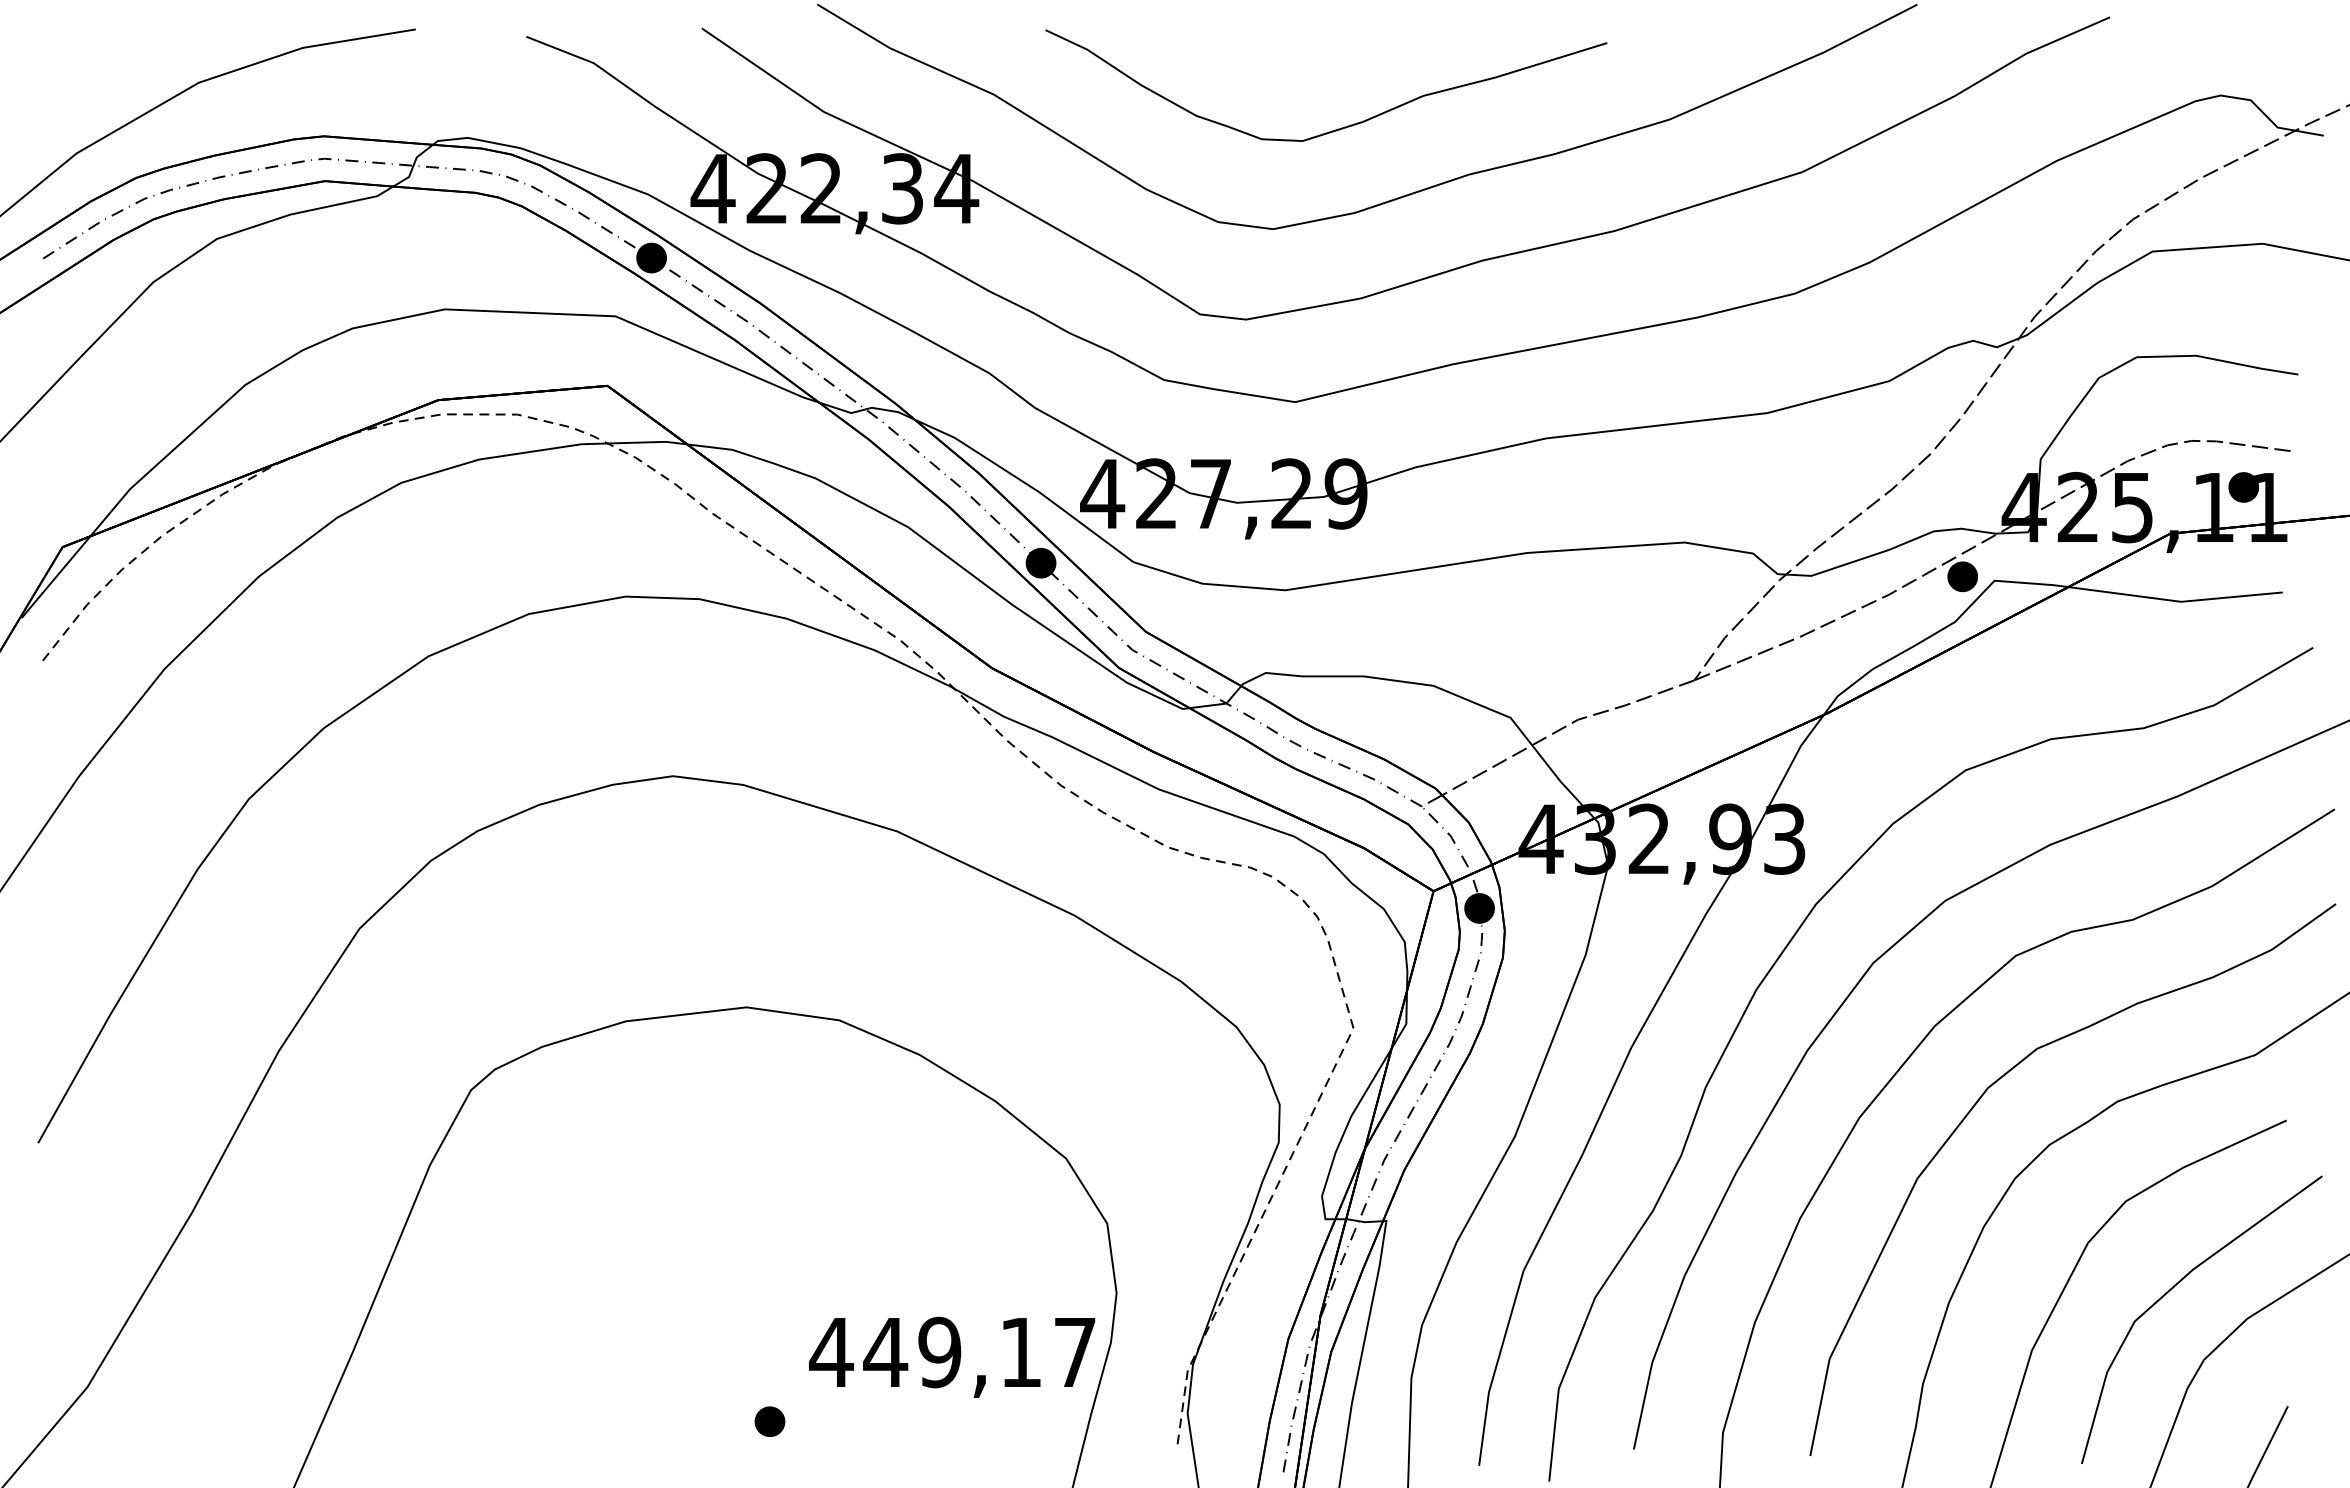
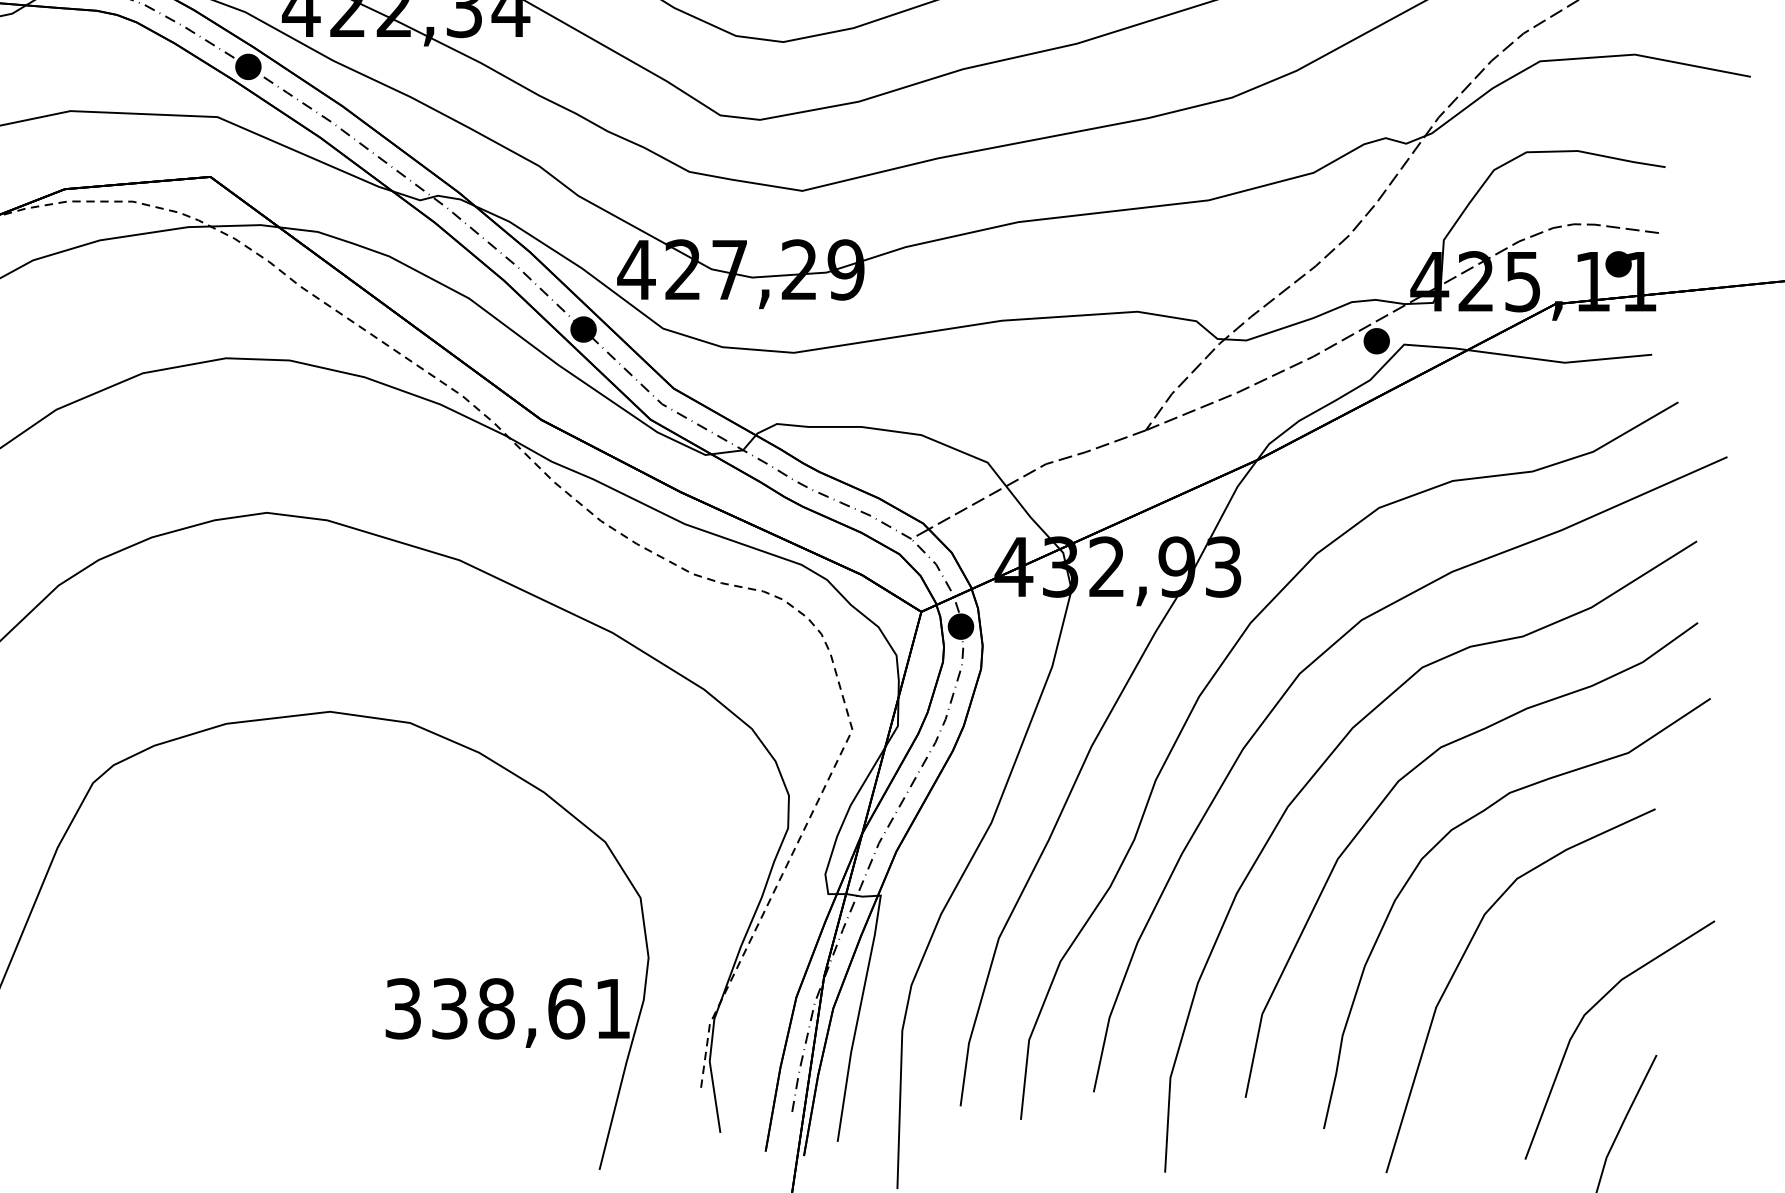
line: (2172, 1289) -> (1557, 954), removed
text: (952, 1352) -> (507, 1008), 449,17 -> 338,61
part: (769, 1421) -> (349, 1068), removed

